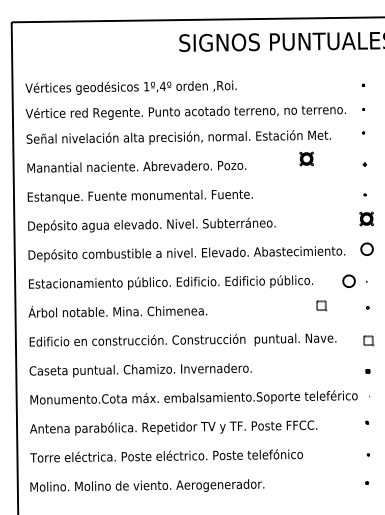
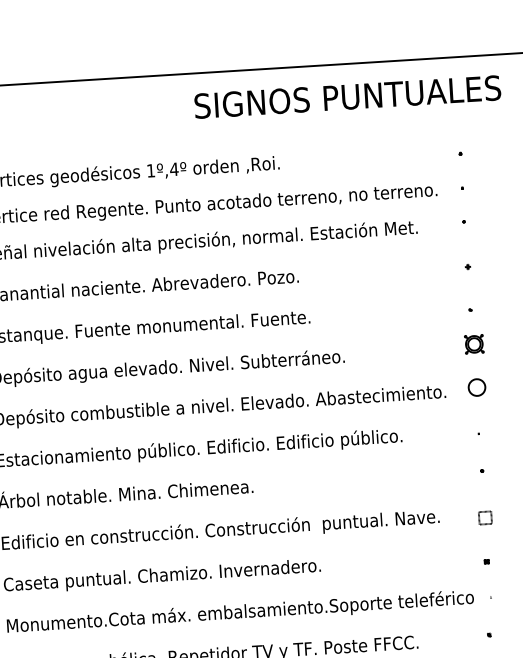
part: (306, 158) -> (384, 262), removed
part: (348, 280) -> (452, 433), removed
part: (321, 305) -> (415, 470), removed

